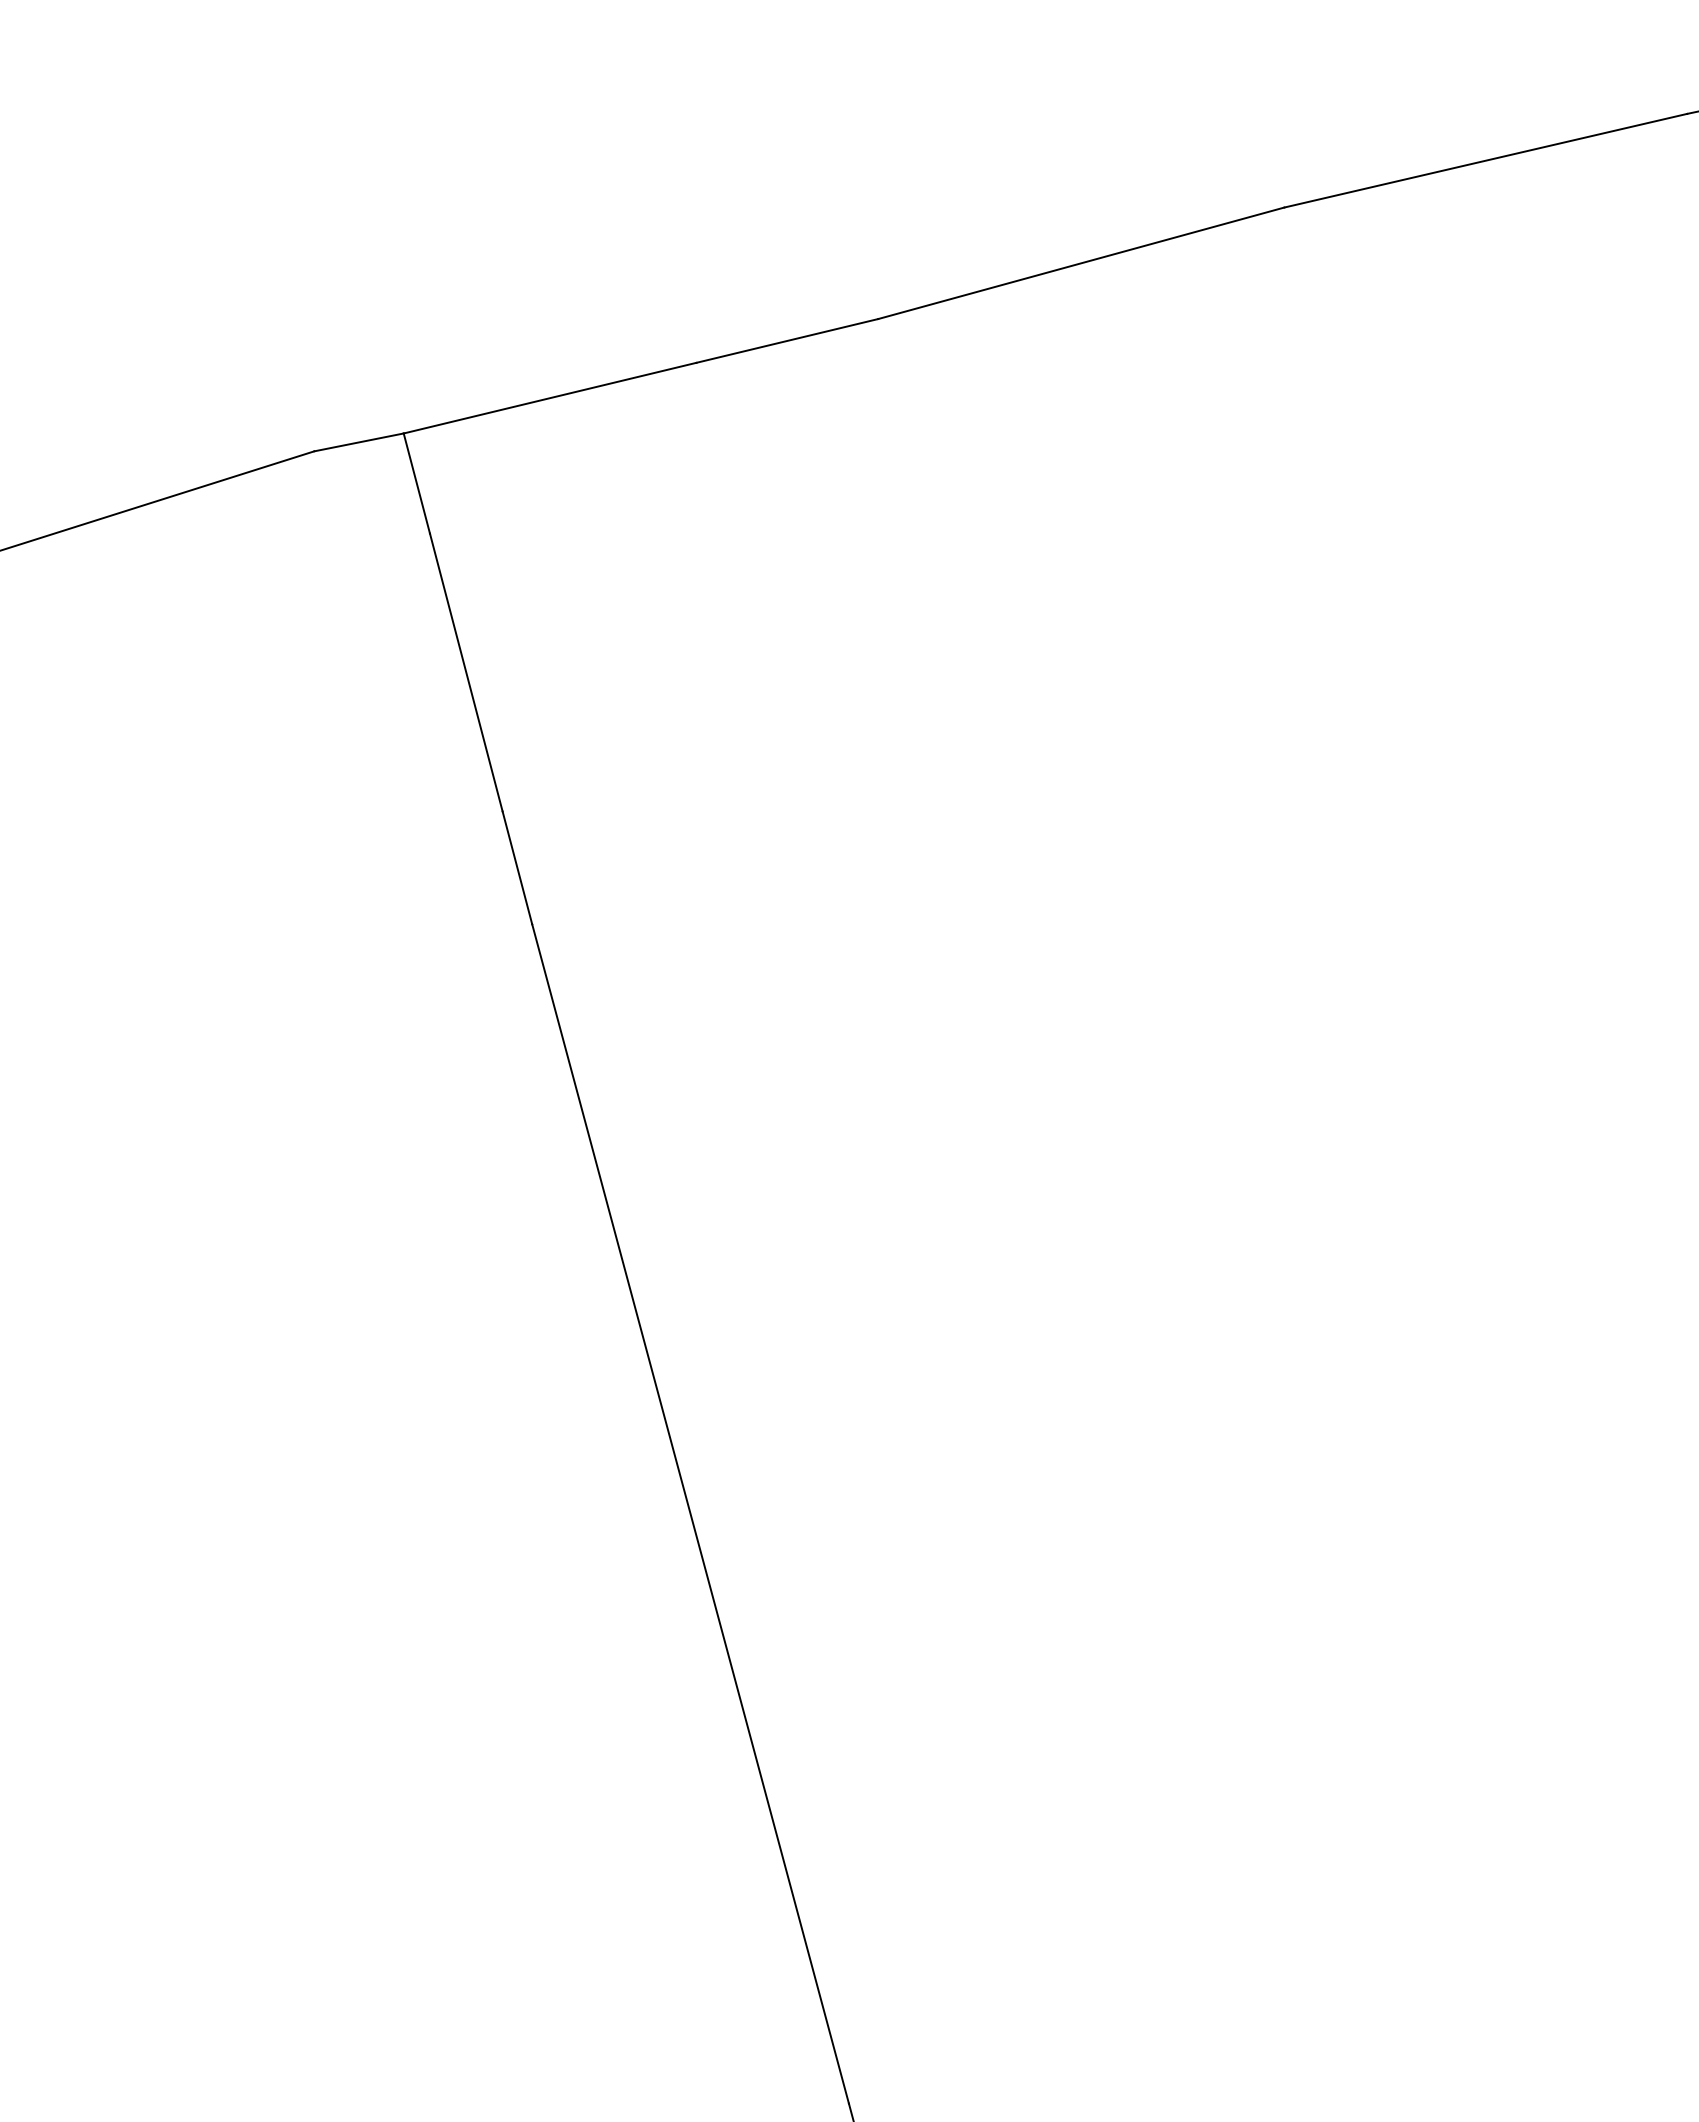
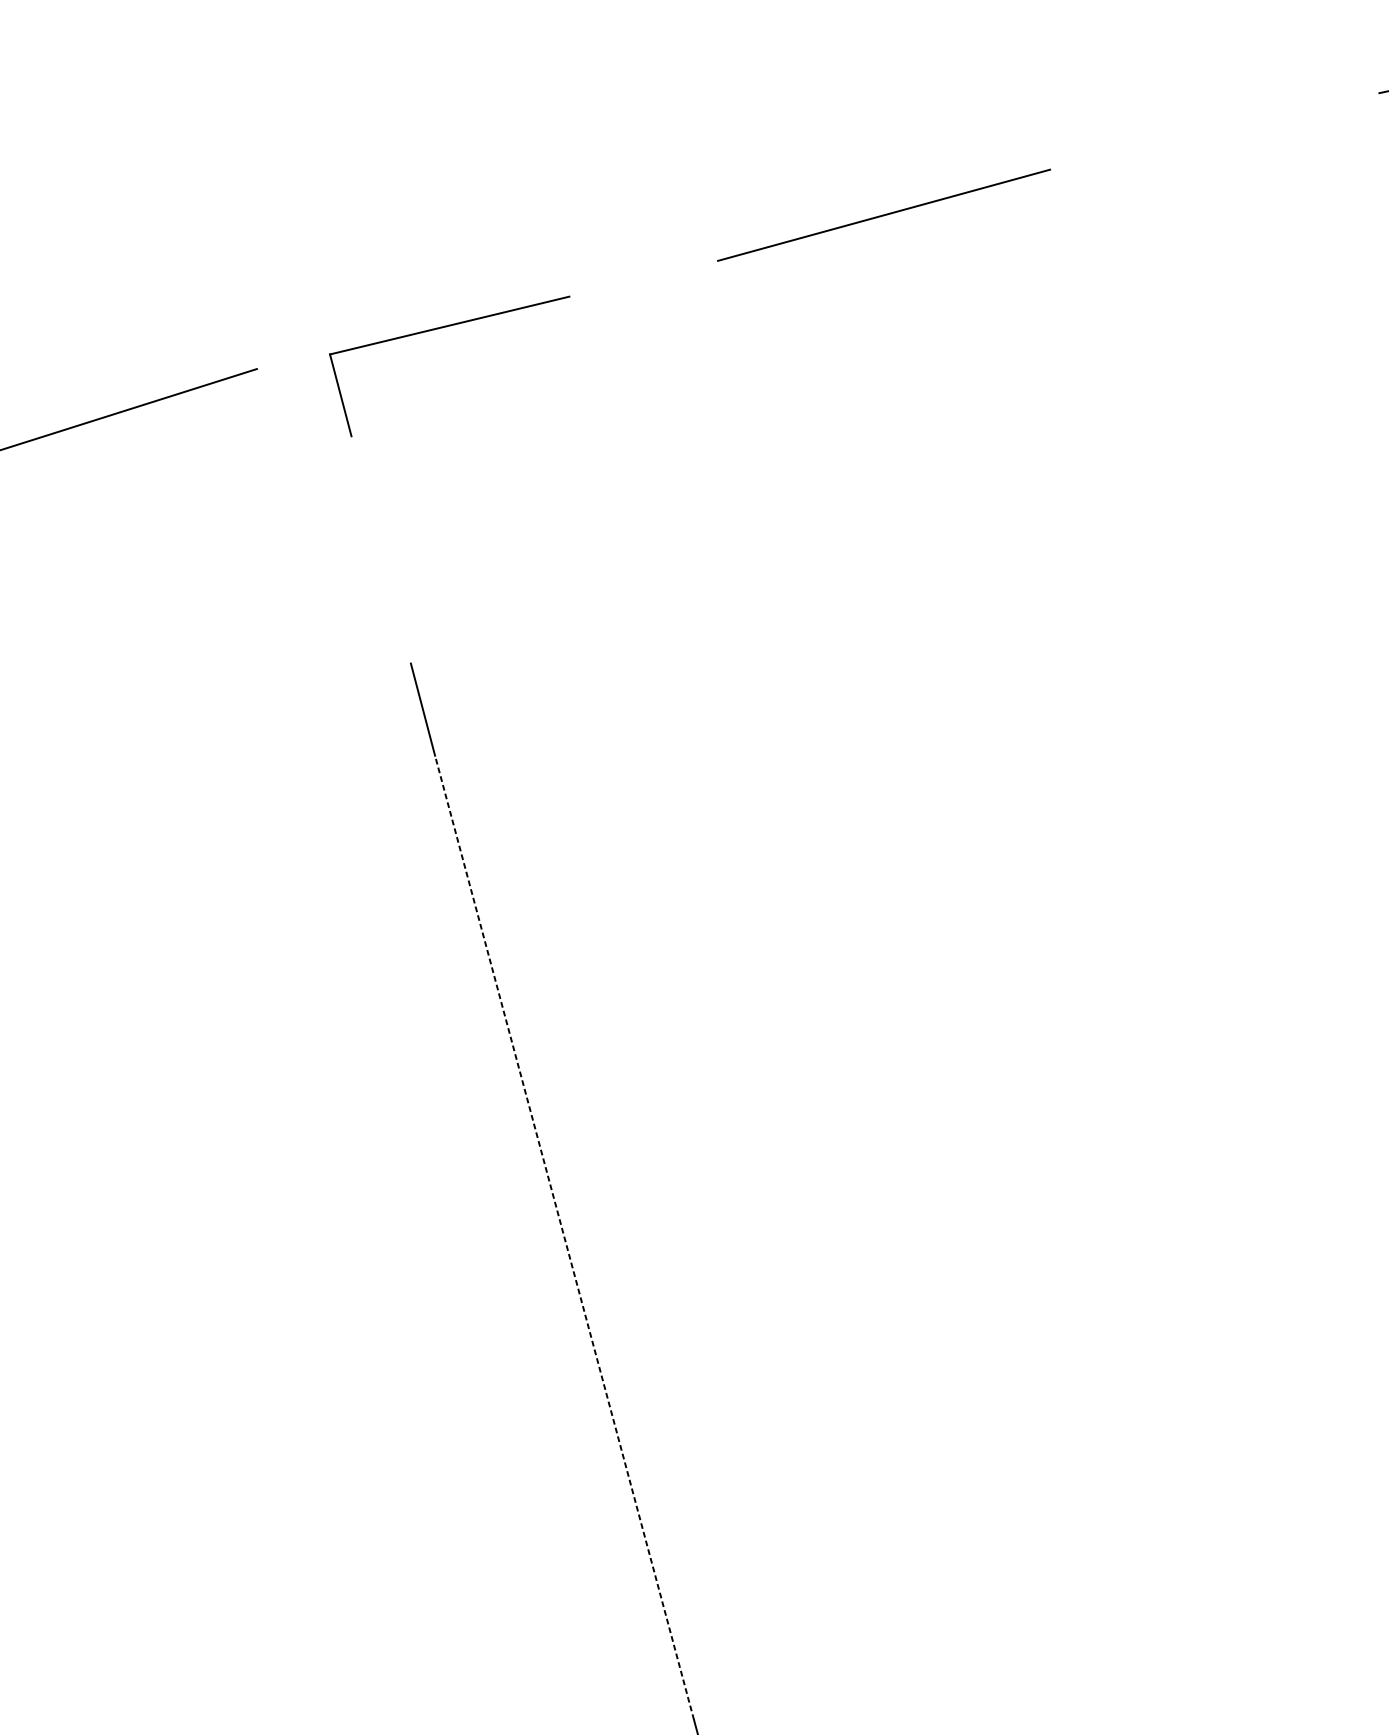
line: (1485, 160) -> (1214, 131), removed
line: (787, 340) -> (643, 278), removed
line: (358, 442) -> (293, 361), removed
line: (465, 672) -> (380, 549), removed
line: (690, 1513) -> (564, 1237), solid -> dashed

